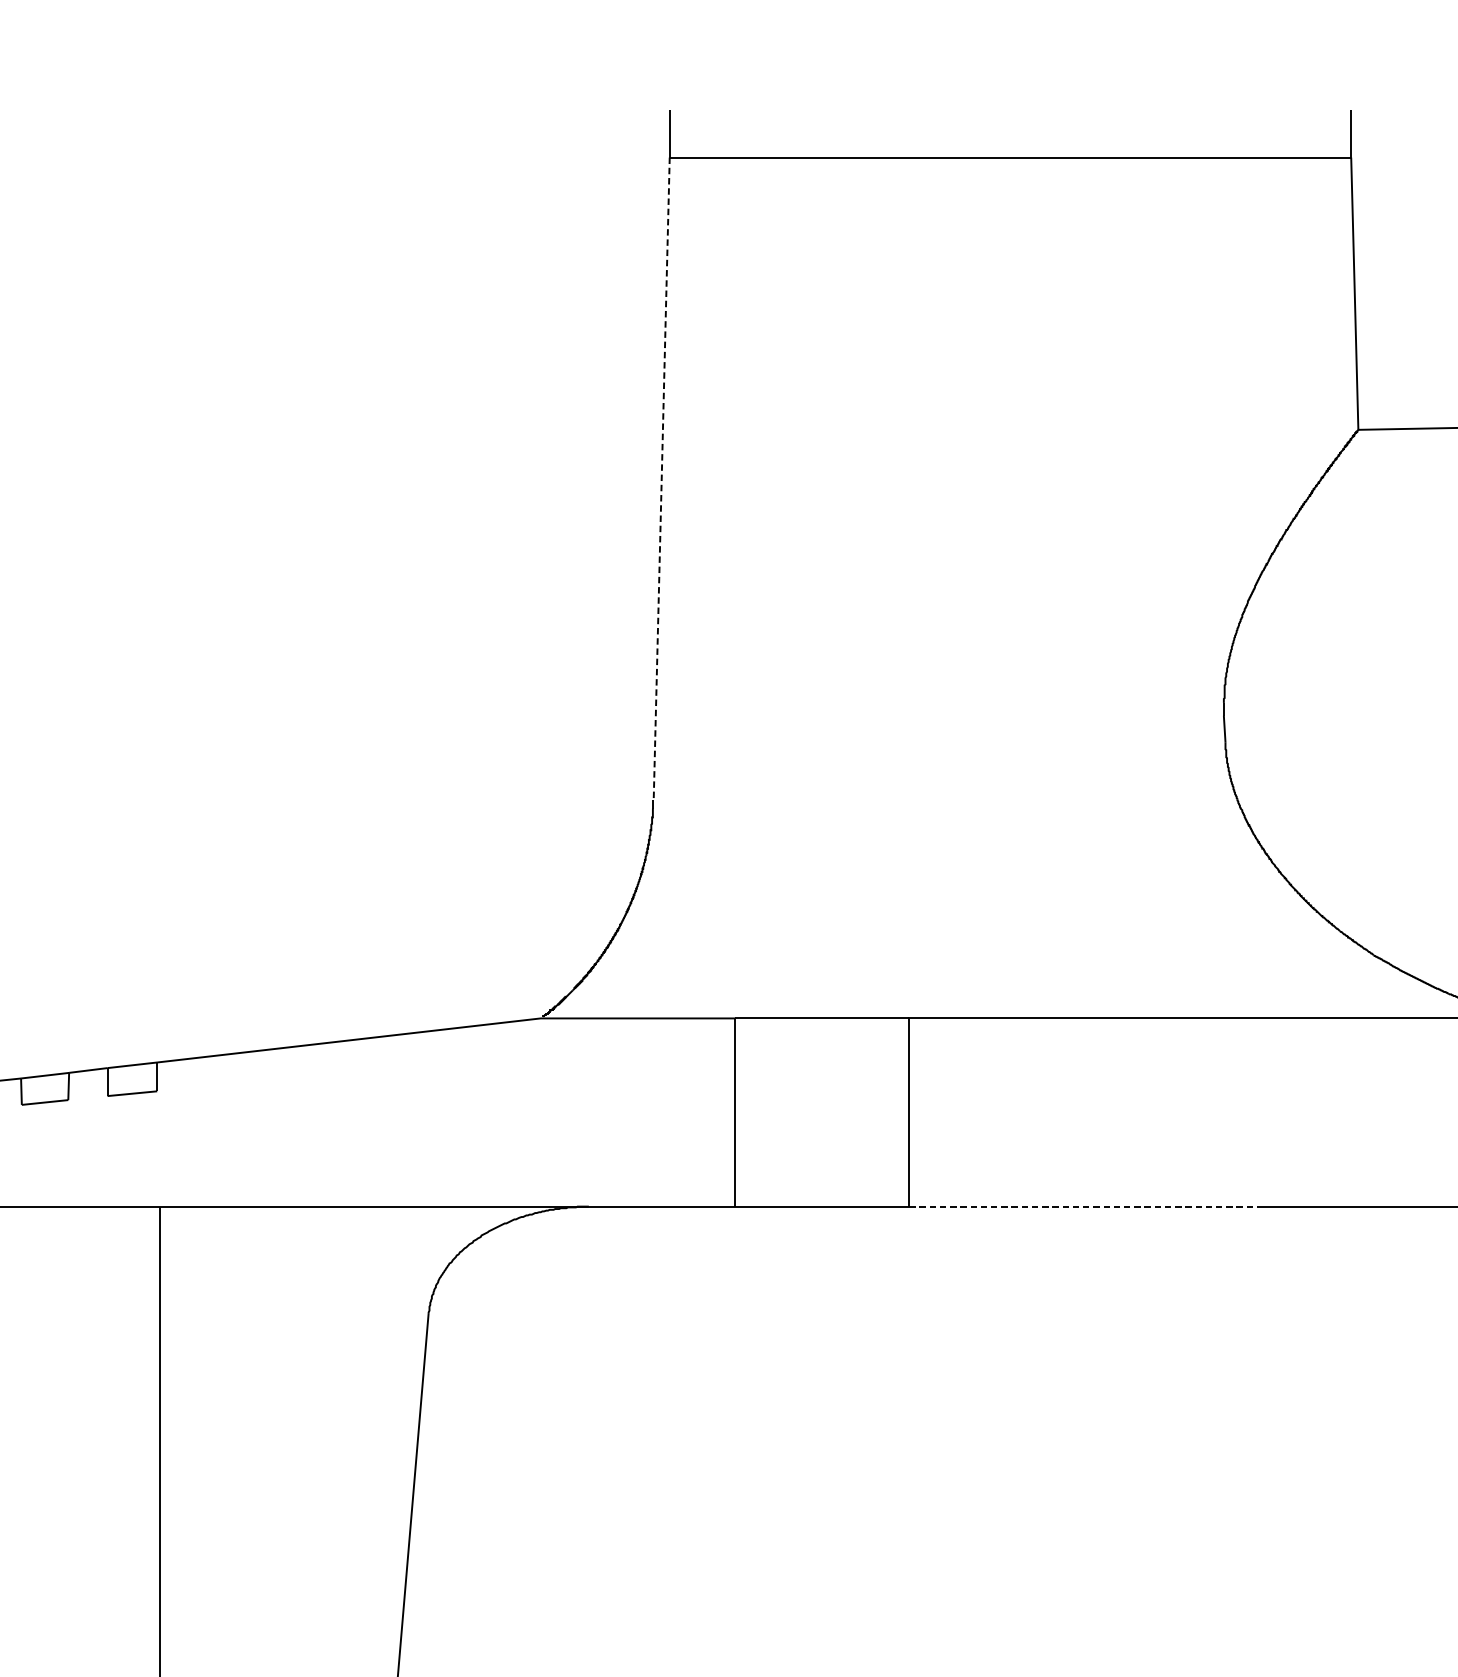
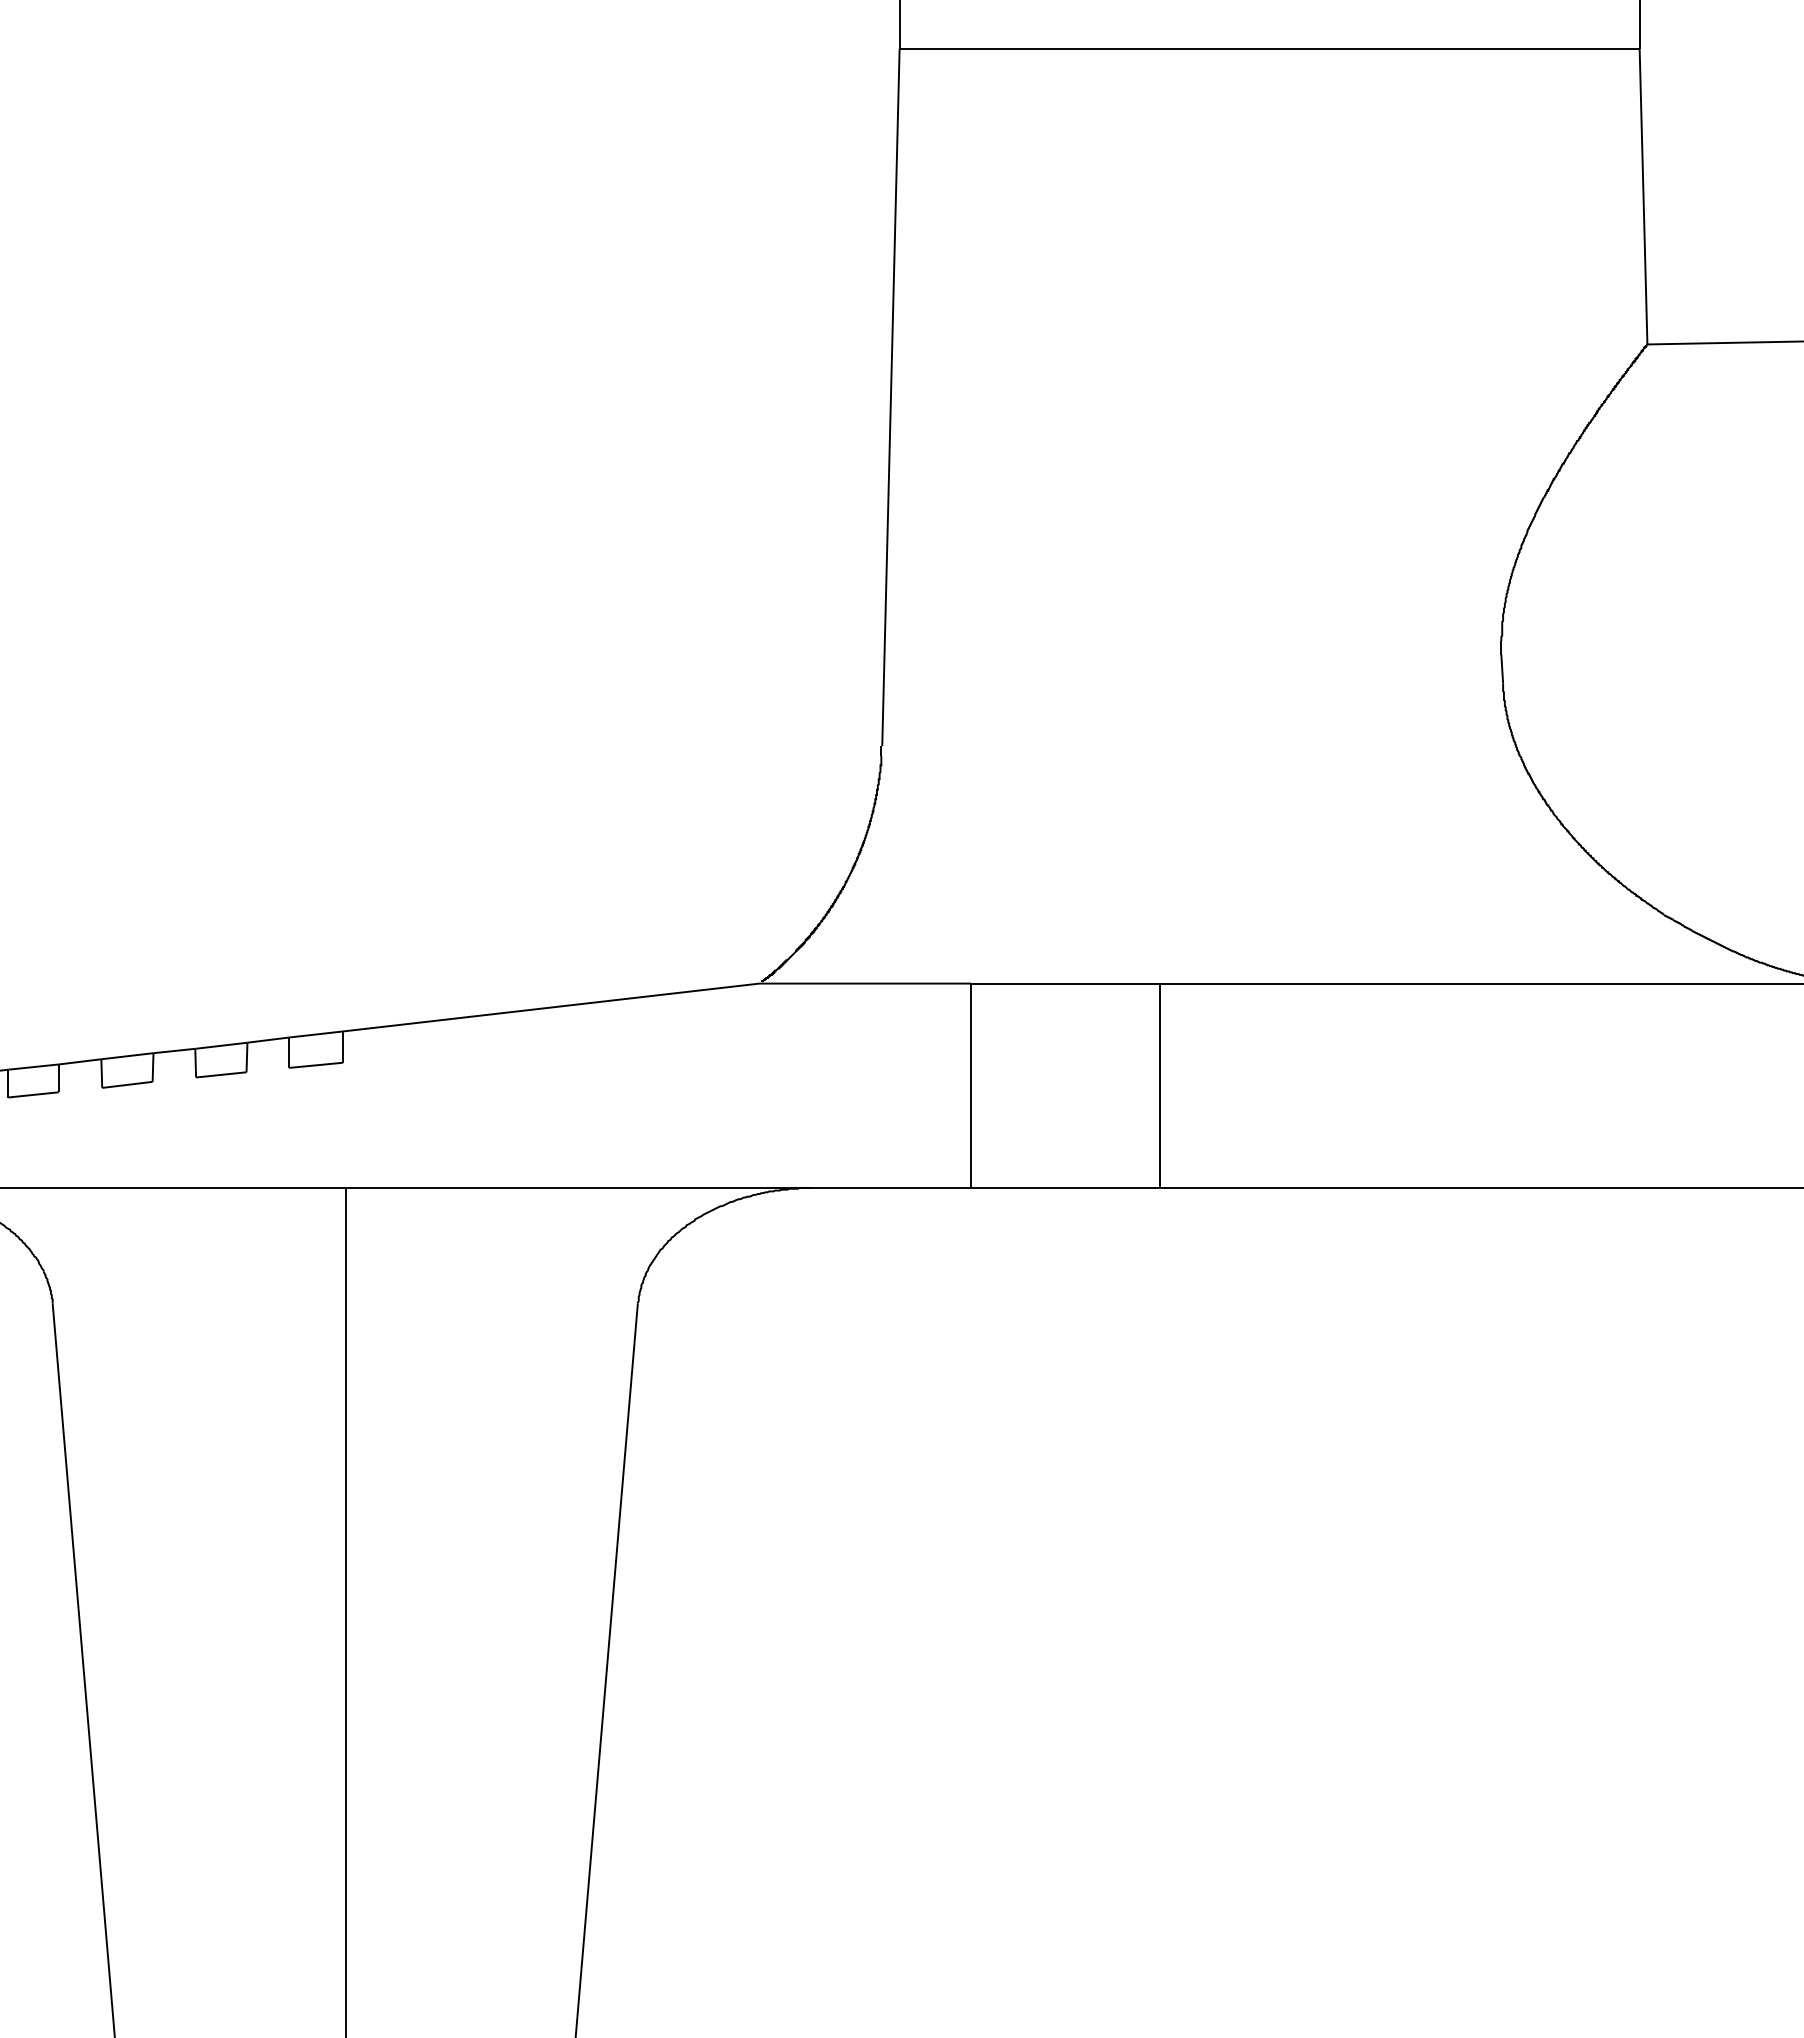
line: (661, 478) -> (890, 397), dashed -> solid
line: (1083, 1206) -> (1348, 1187), dashed -> solid

